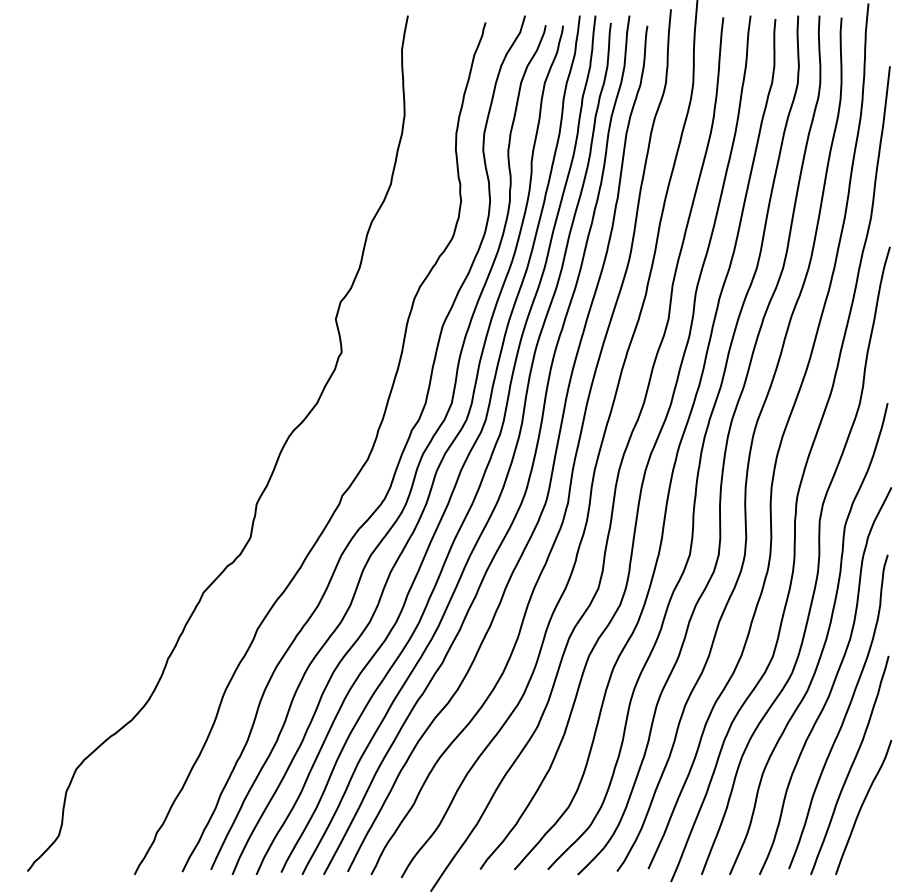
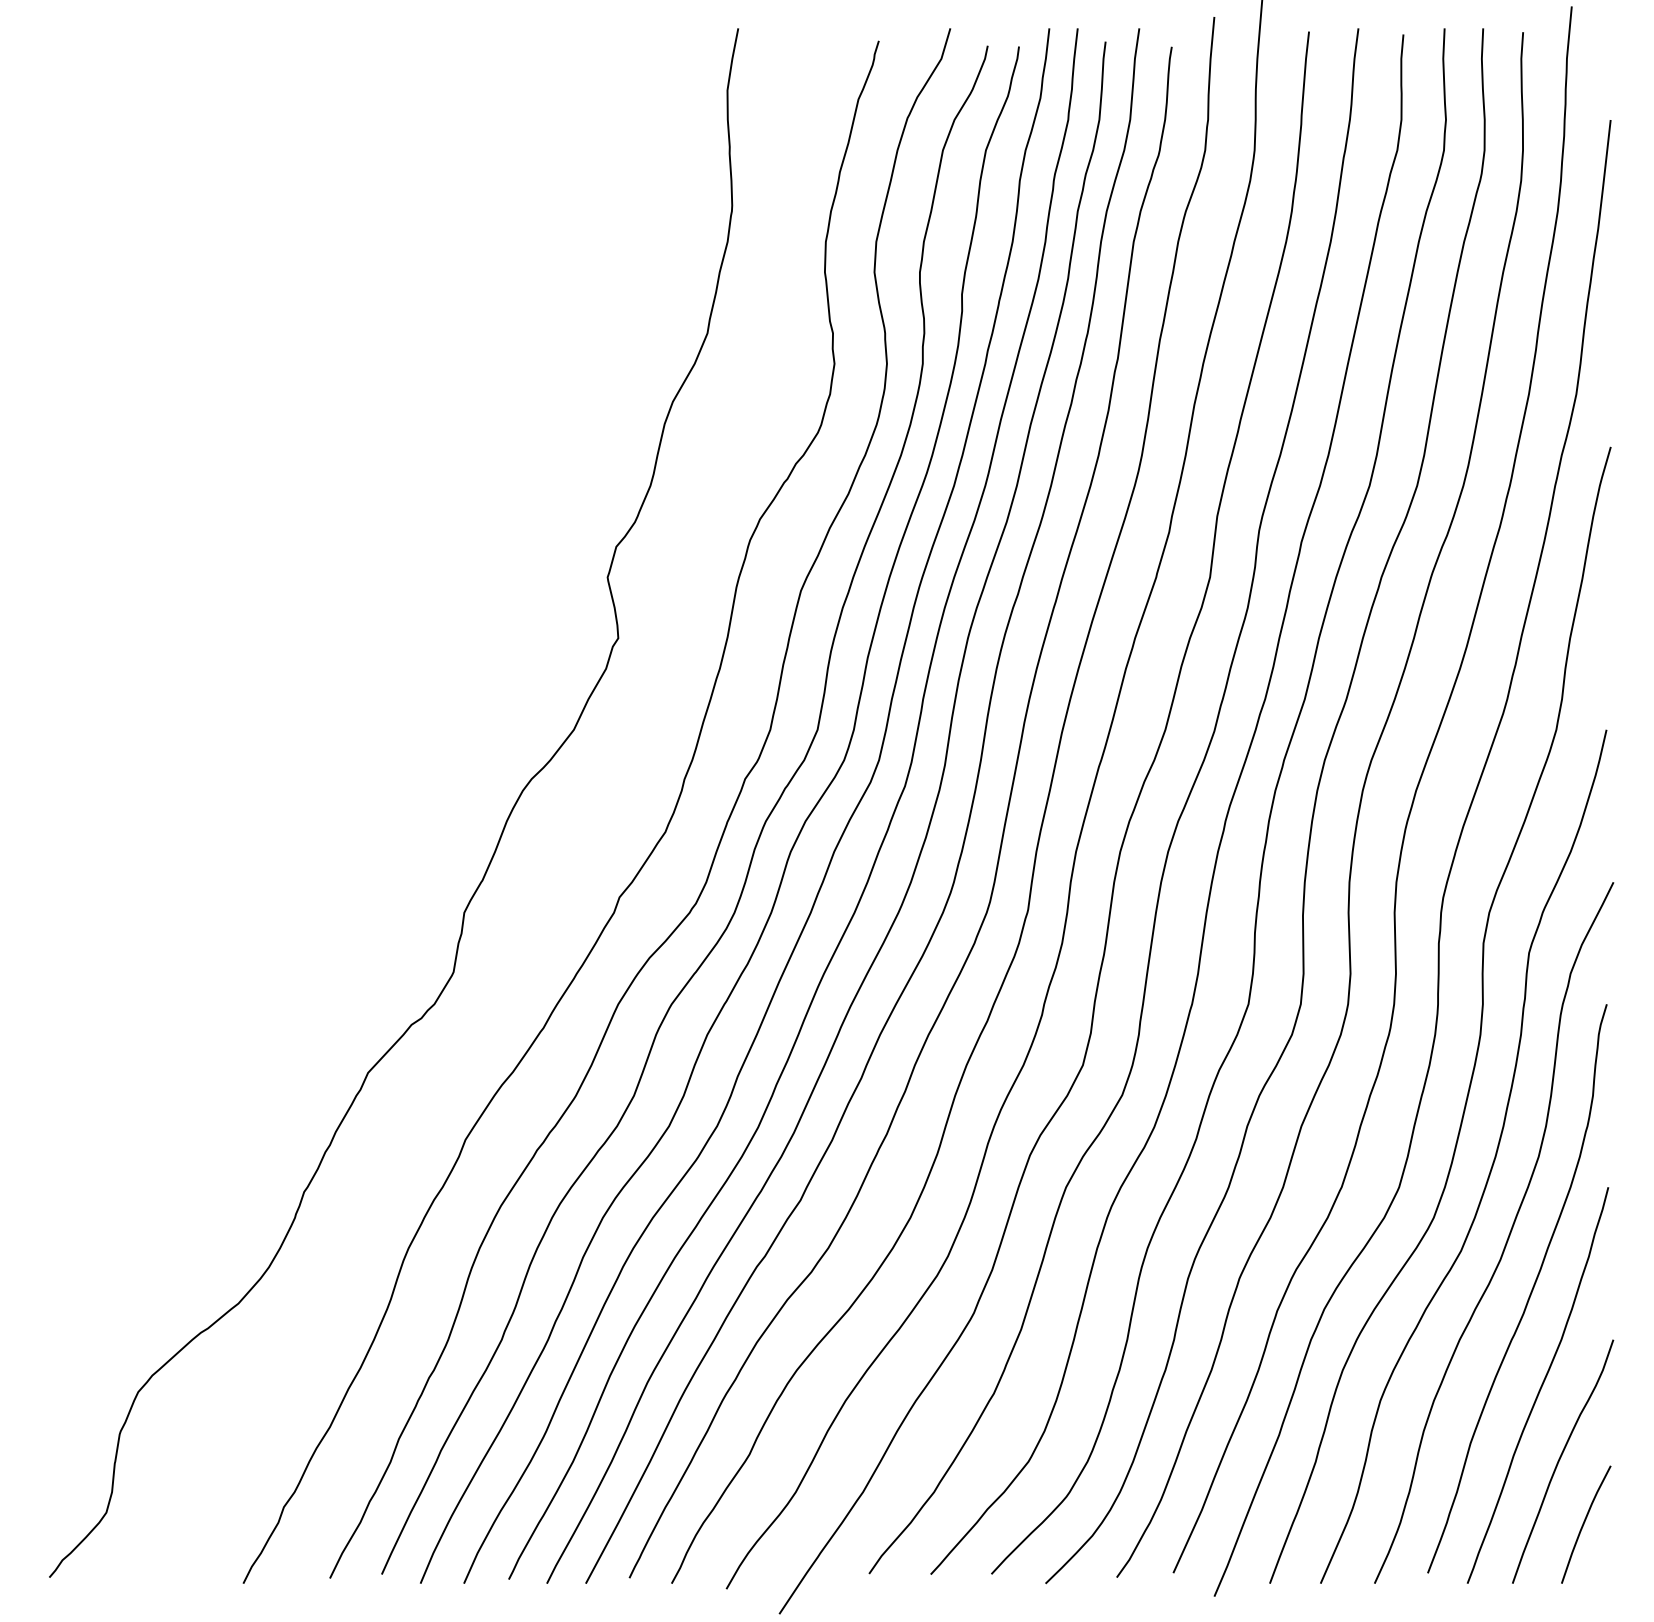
curve: (876, 841) -> (1586, 1523), added

